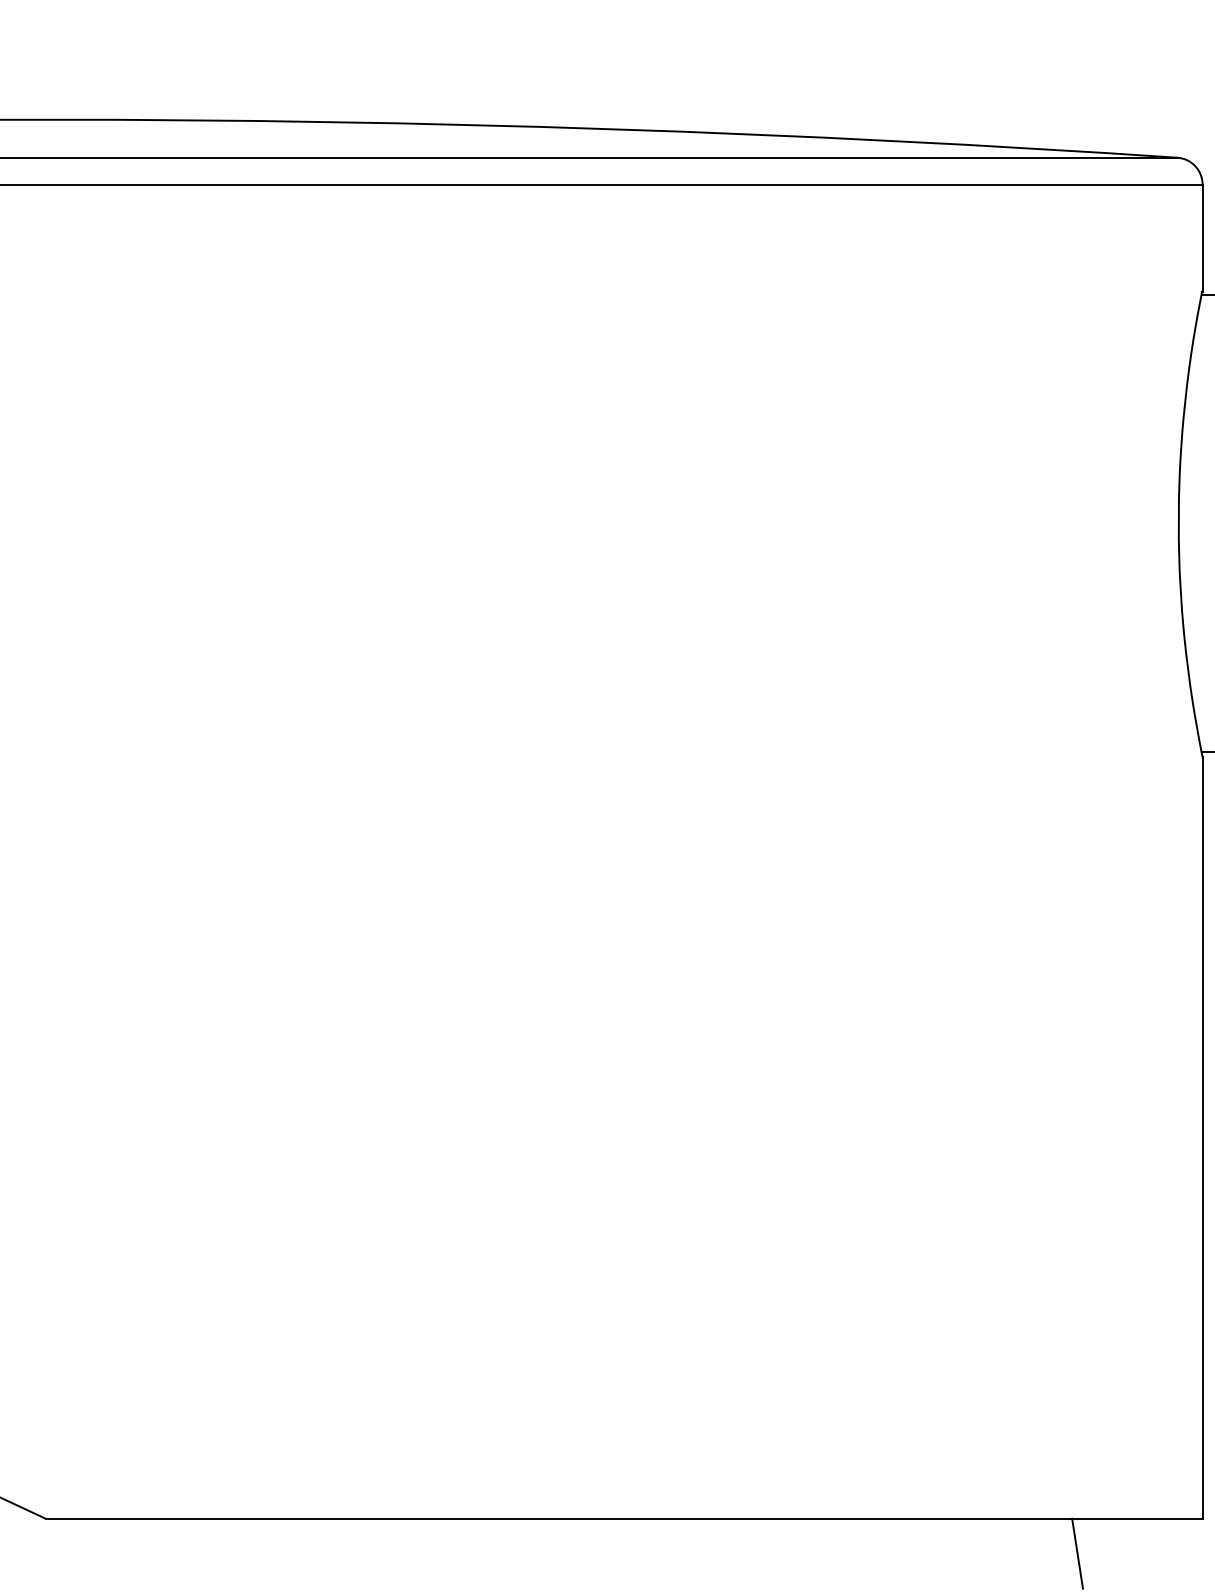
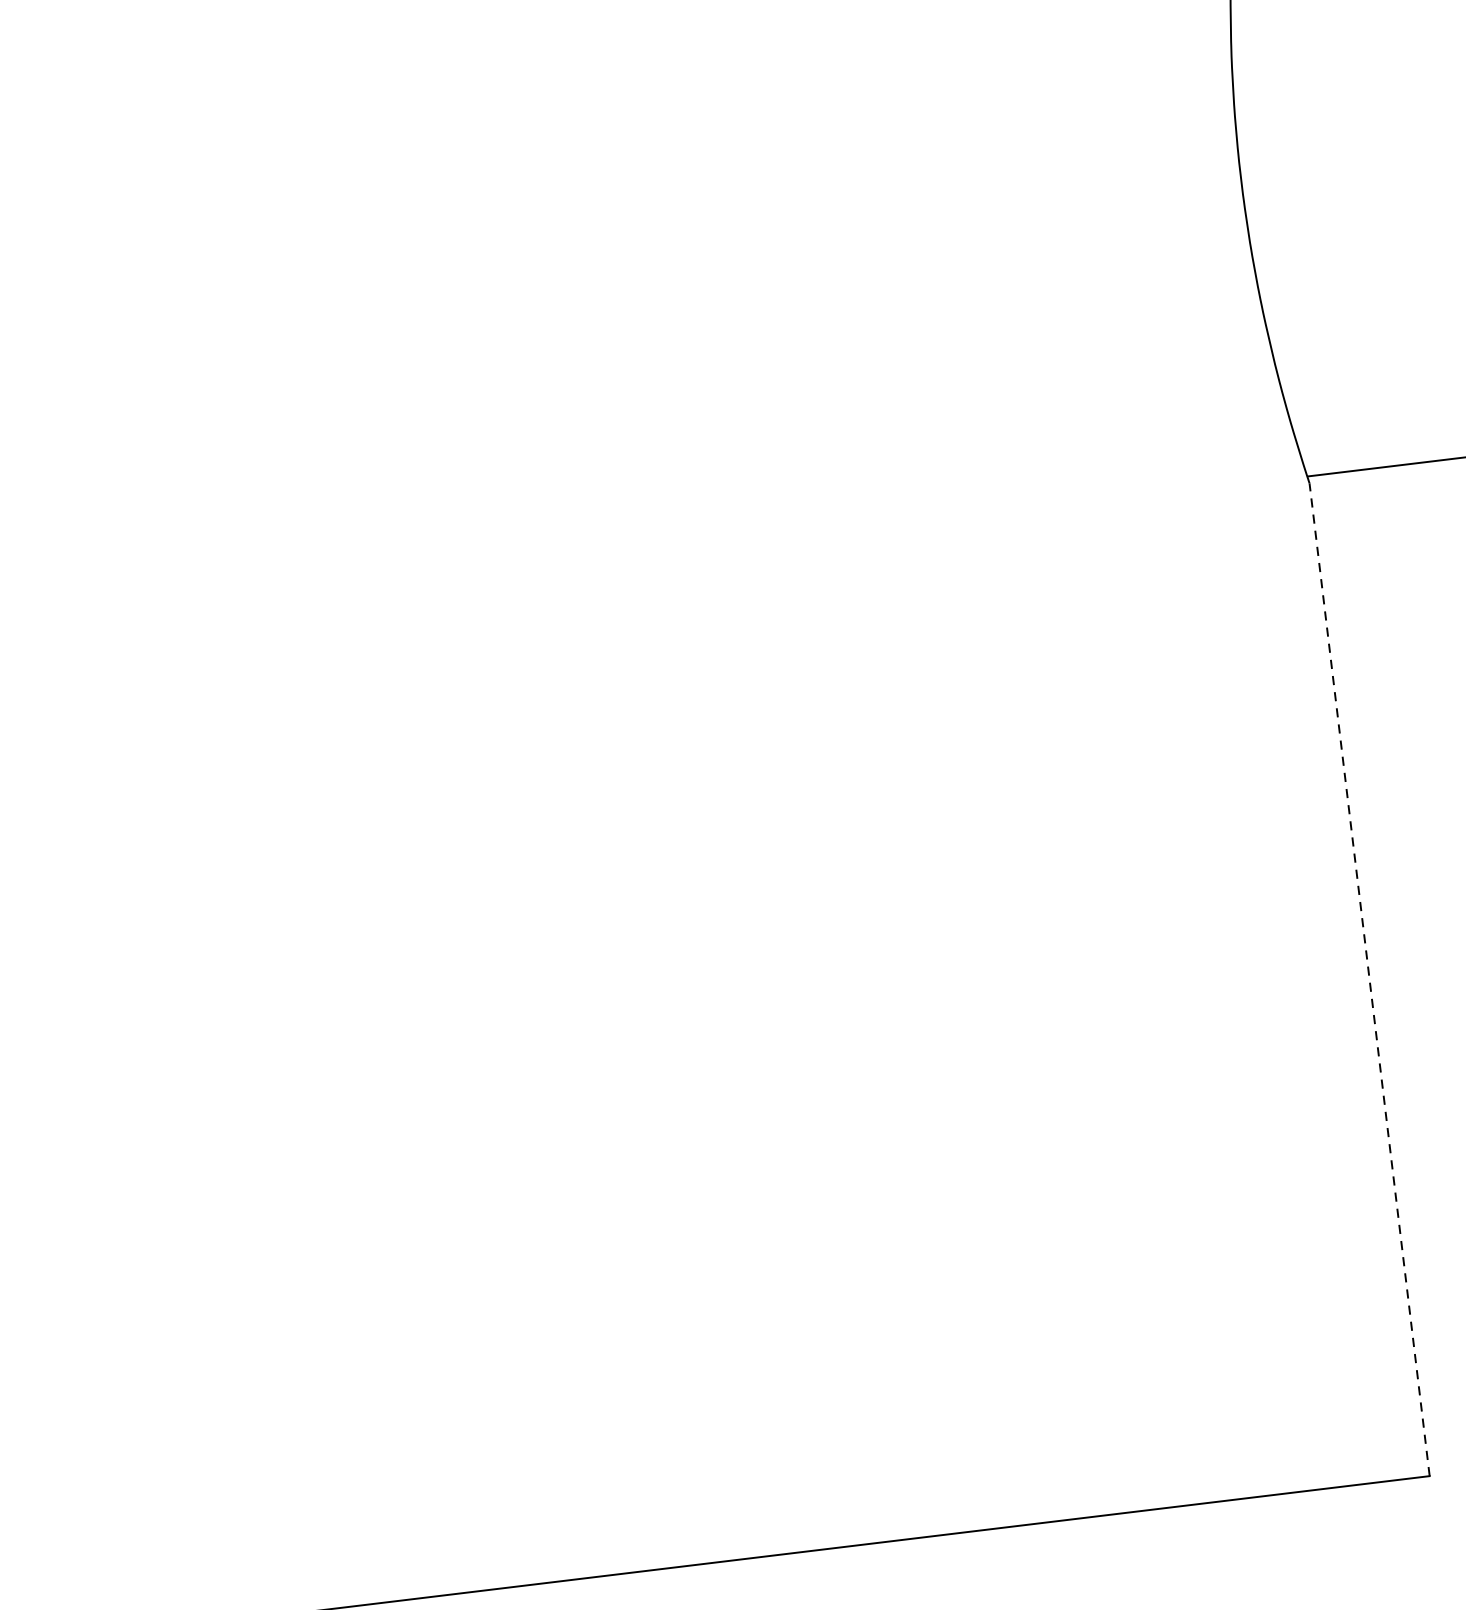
line: (1202, 1138) -> (1369, 980), solid -> dashed
line: (1077, 1553) -> (1272, 1541), removed

